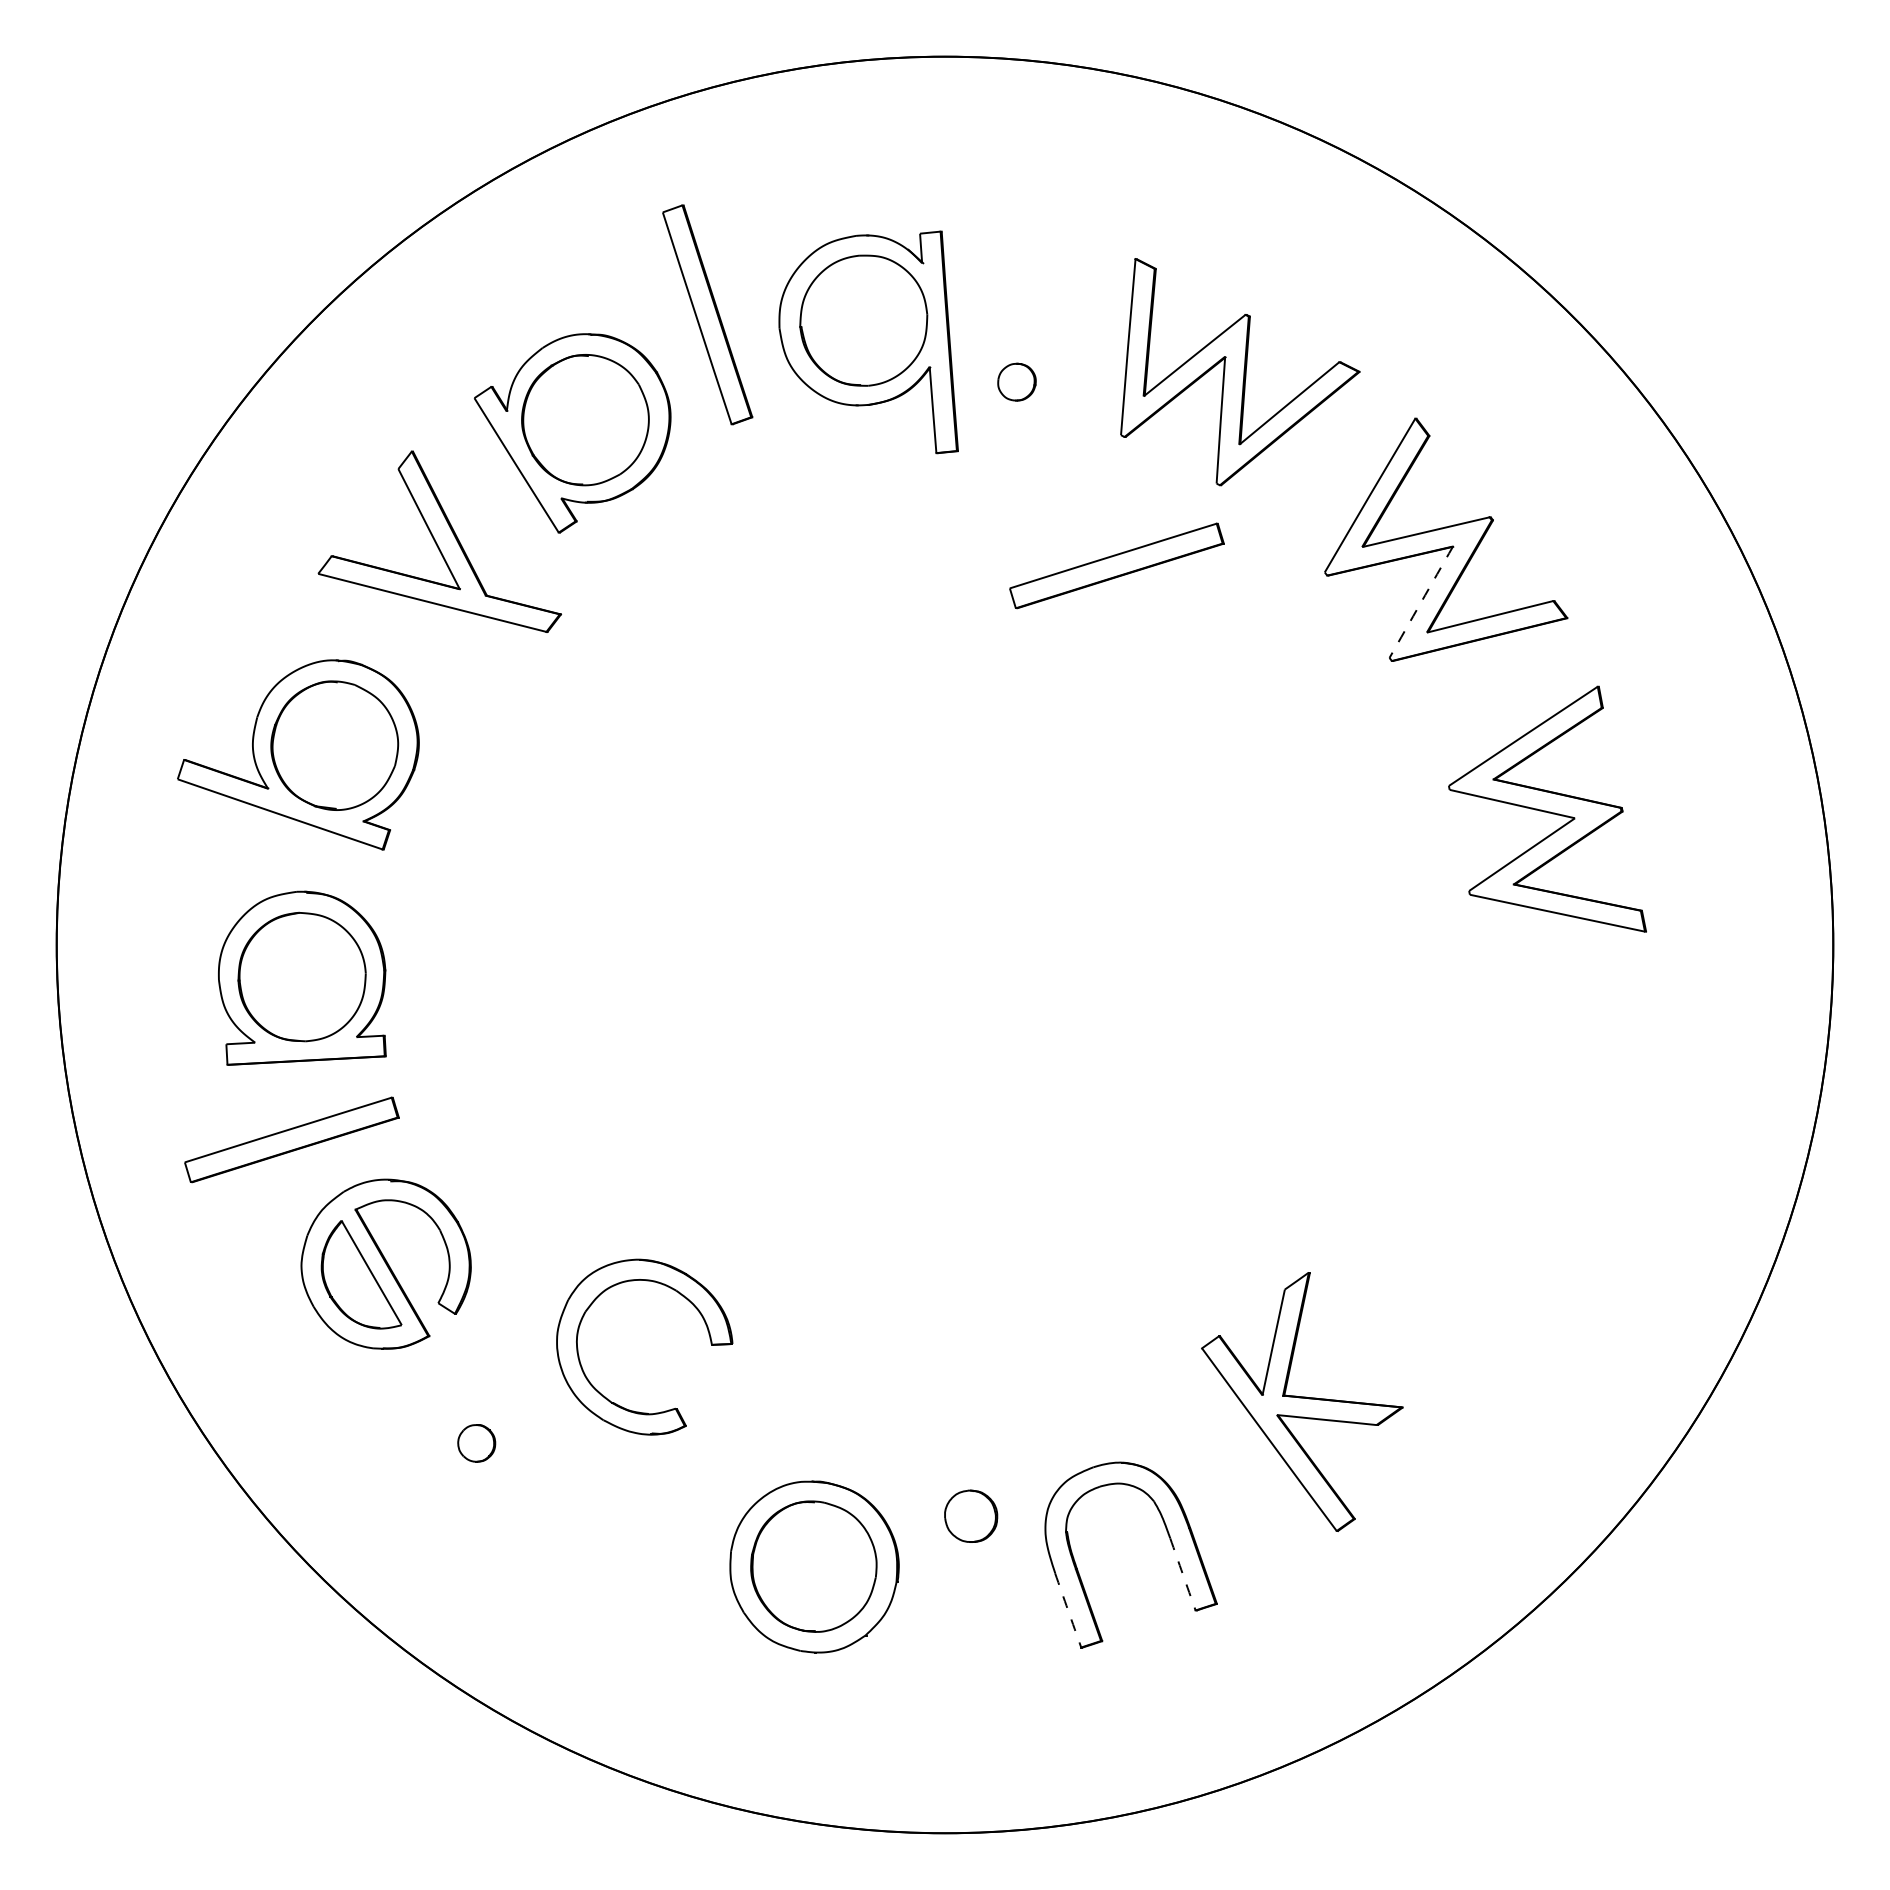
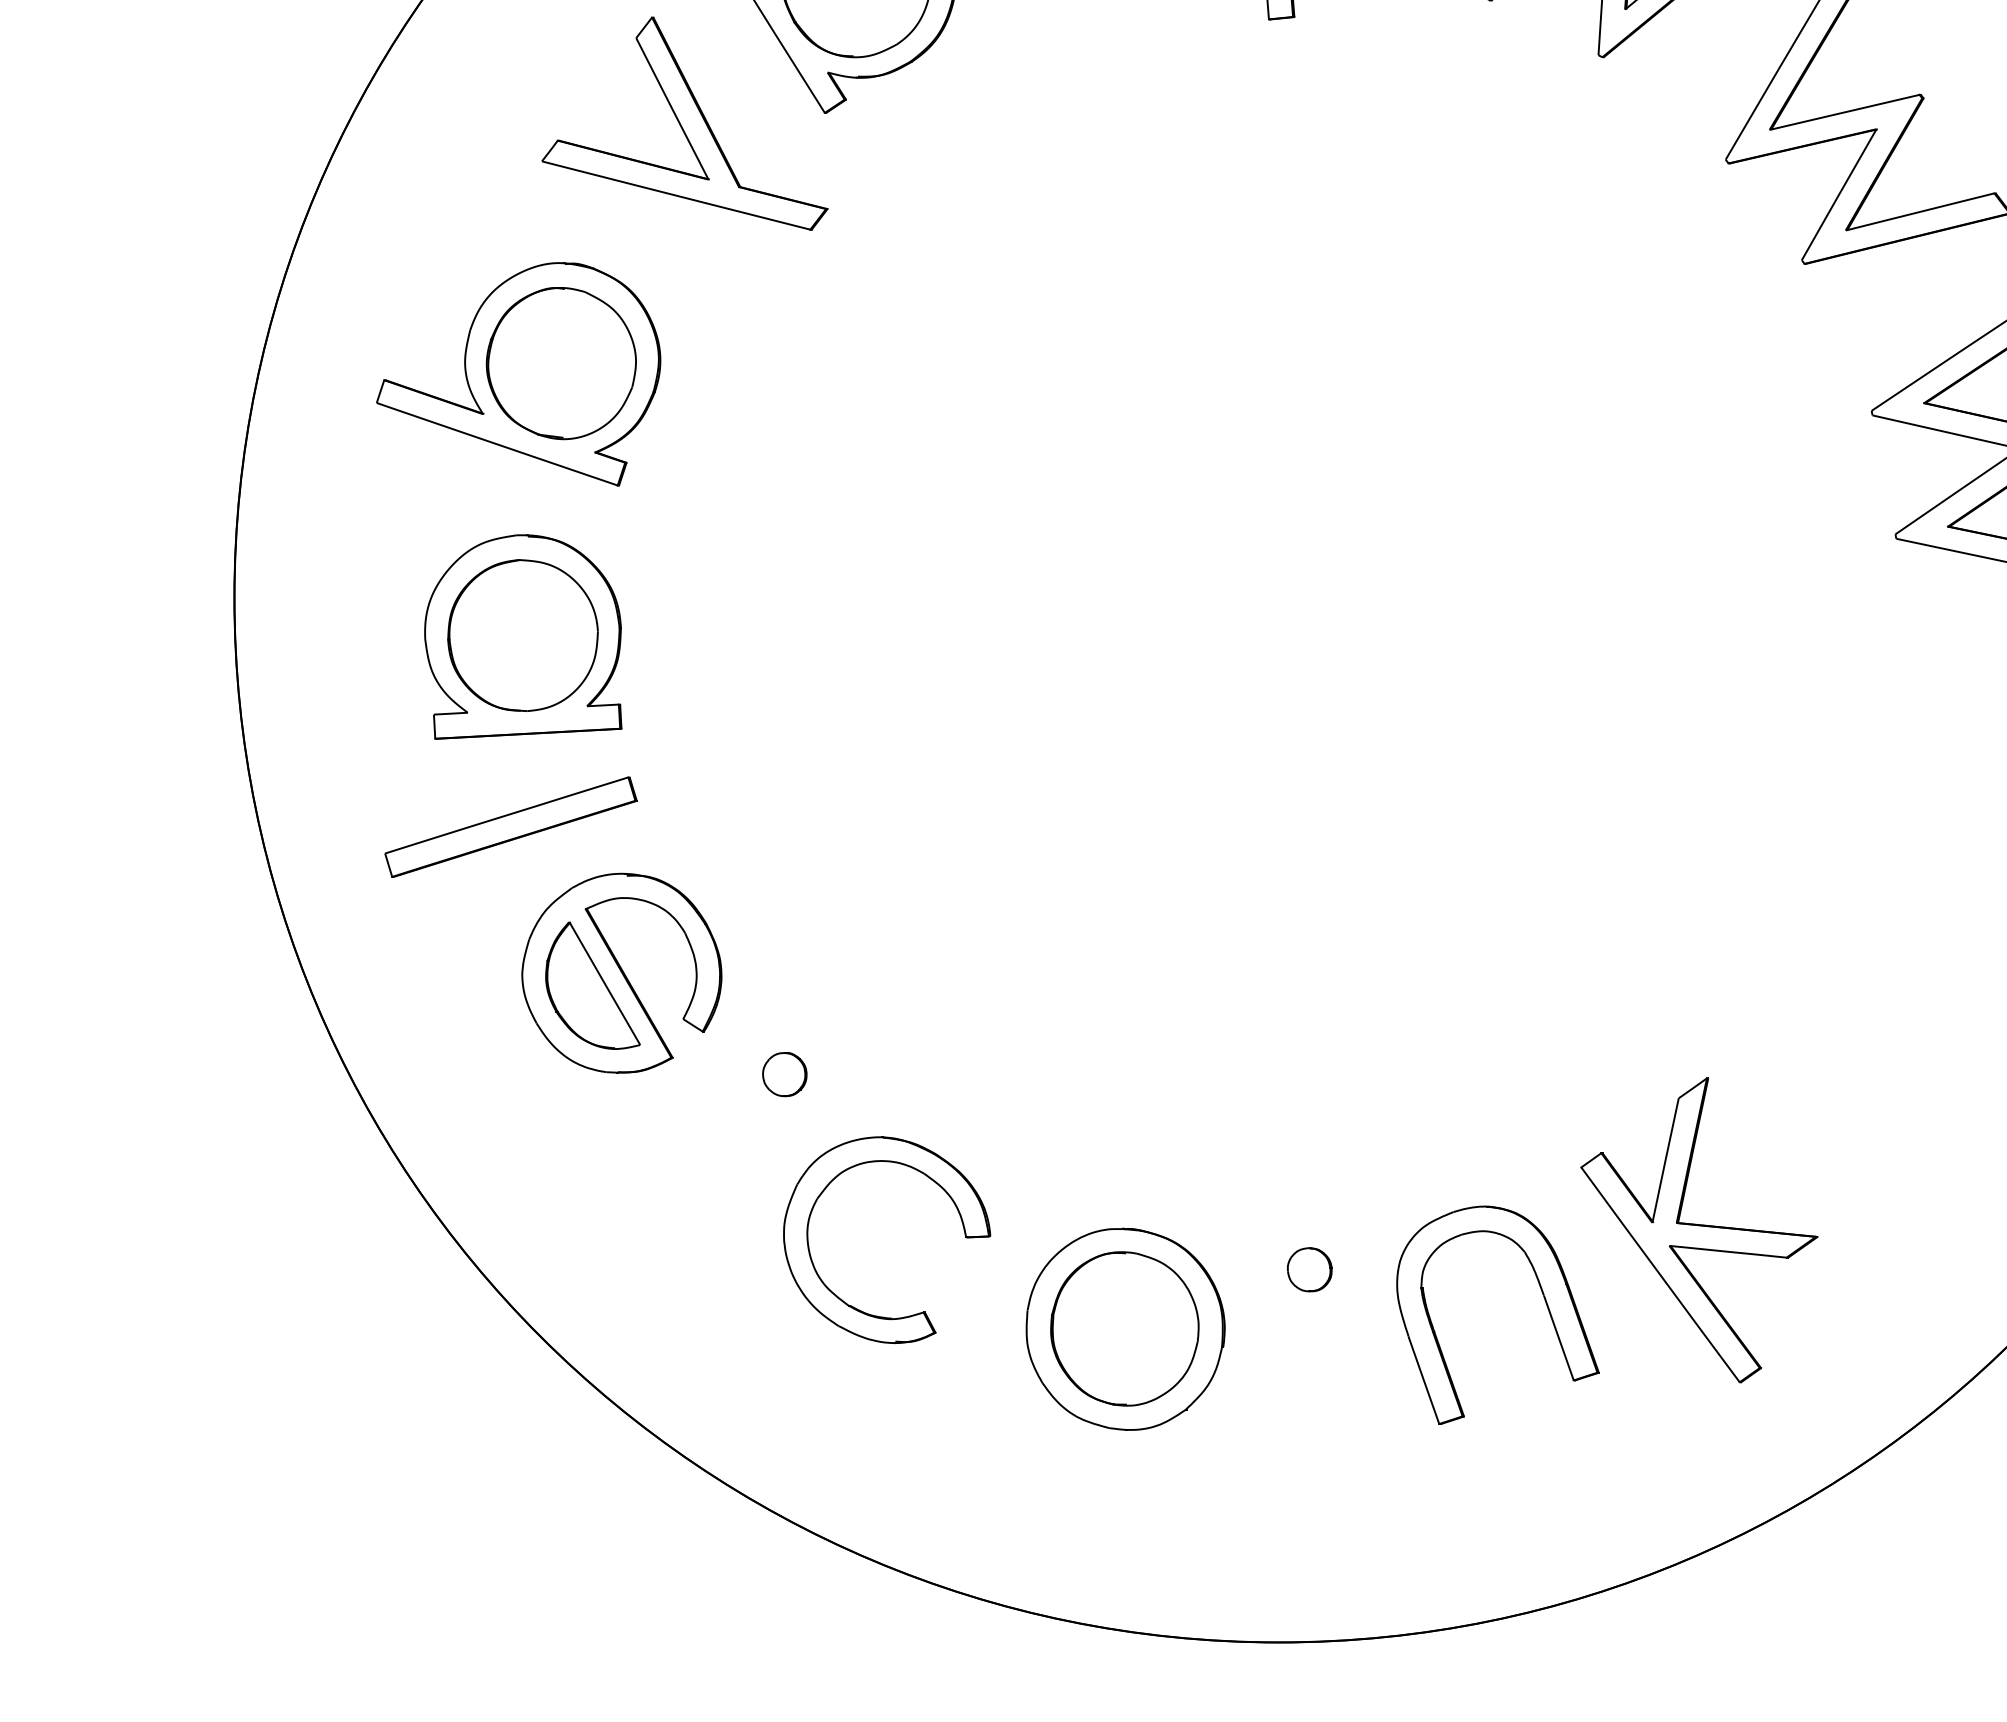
part: (1116, 565) -> (1480, 151), removed
arc: (1421, 602) -> (1839, 195), dashed -> solid
part: (683, 1297) -> (932, 1181), moved
part: (1302, 1401) -> (1699, 1229), moved
part: (476, 1443) -> (784, 1074), moved
part: (970, 1516) -> (1309, 1269), size x0.71
arc: (1182, 1574) -> (1558, 1338), dashed -> solid
arc: (1068, 1610) -> (1424, 1380), dashed -> solid

